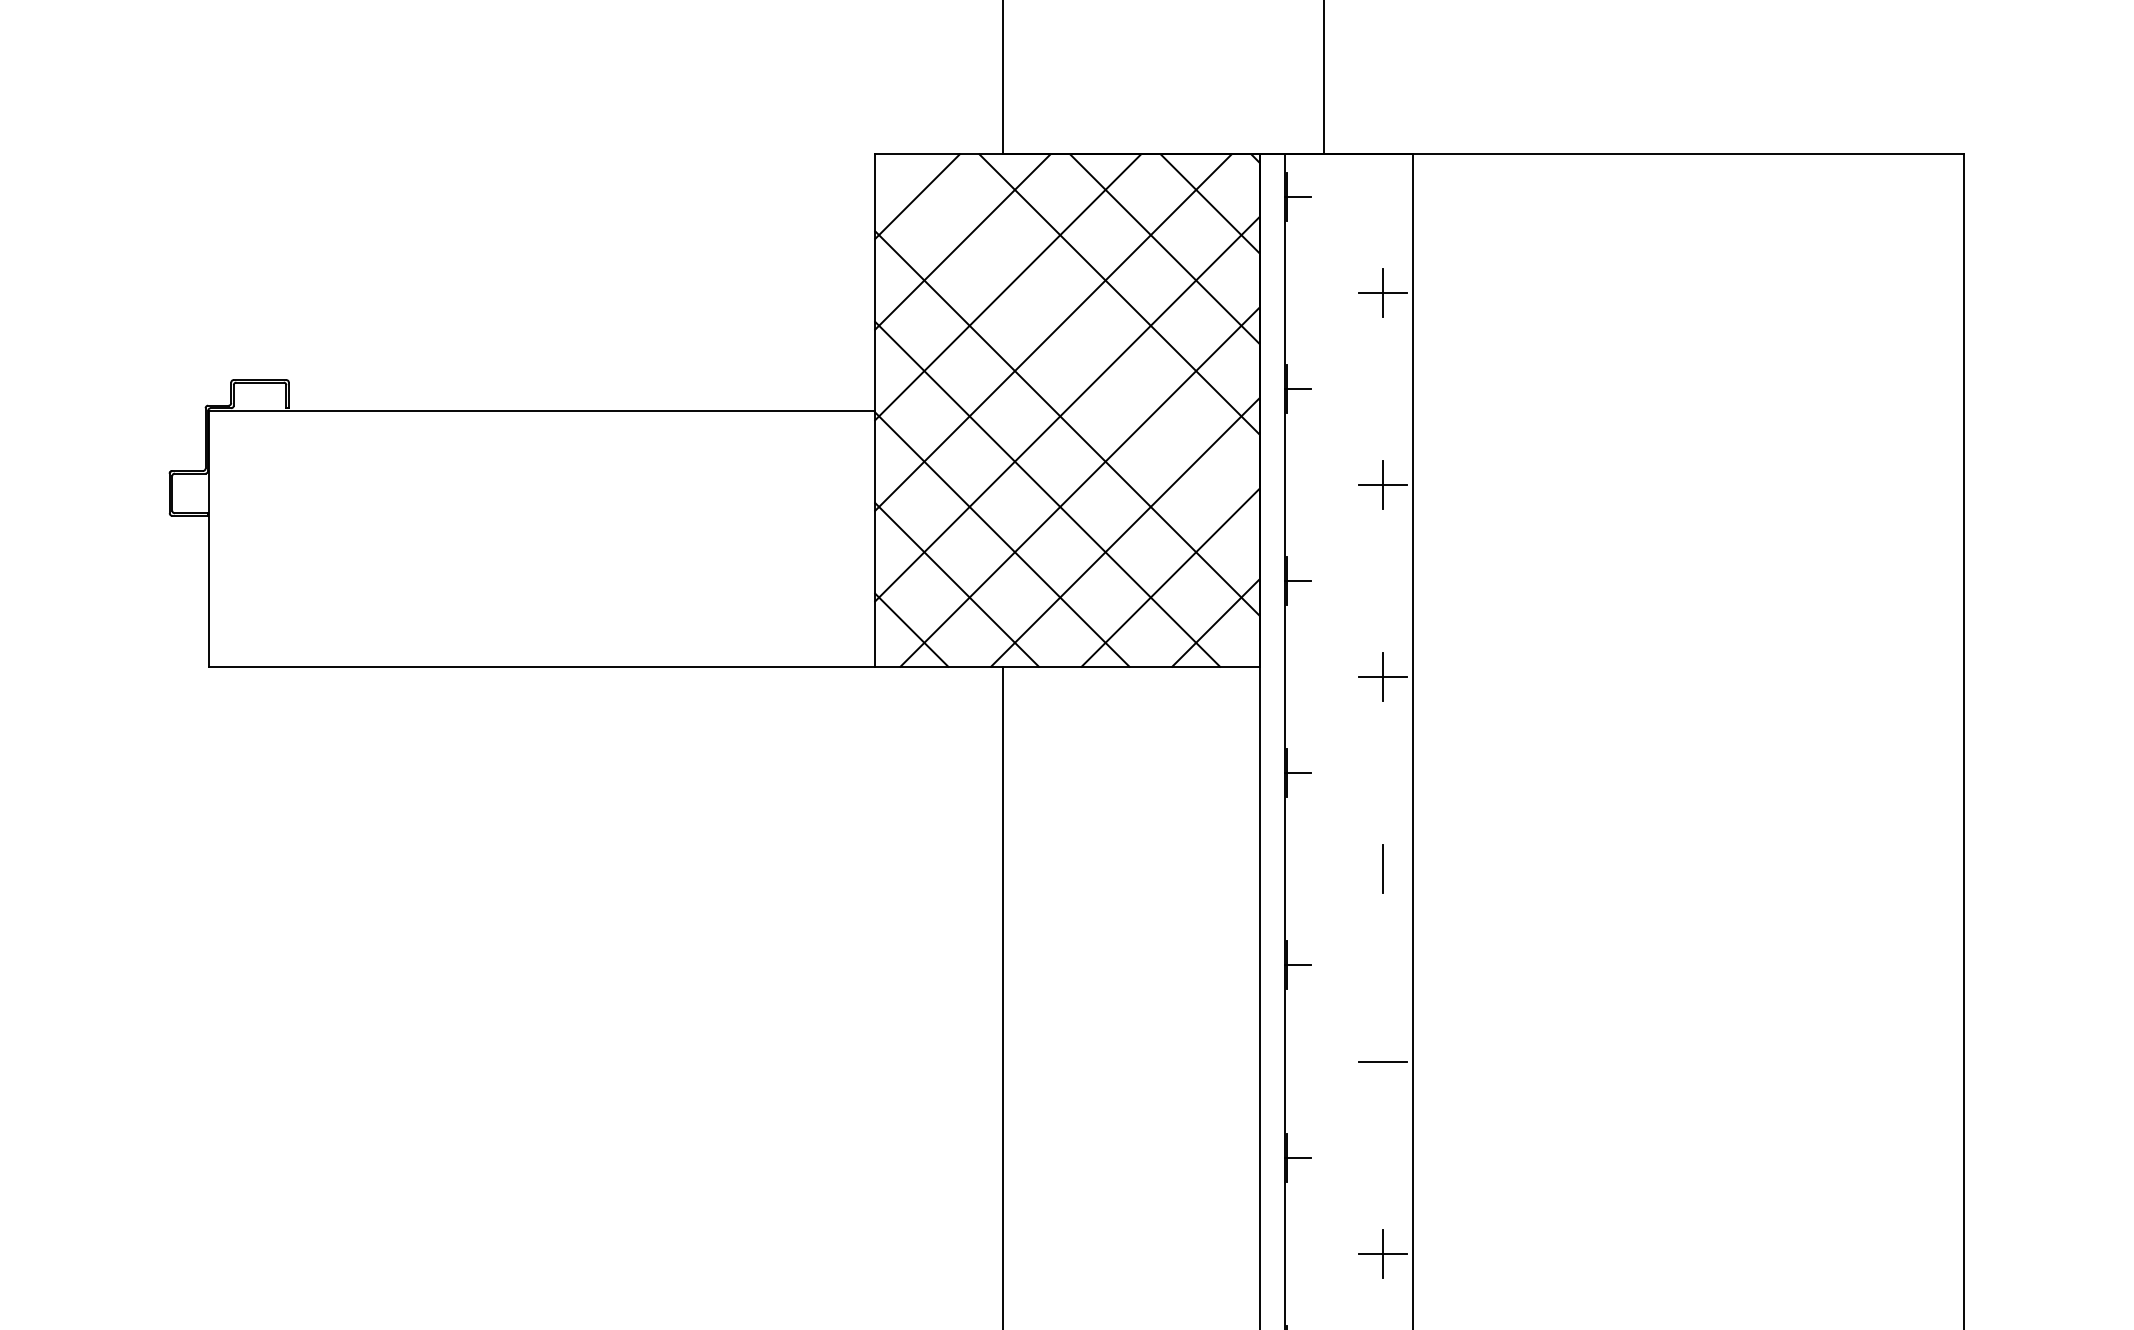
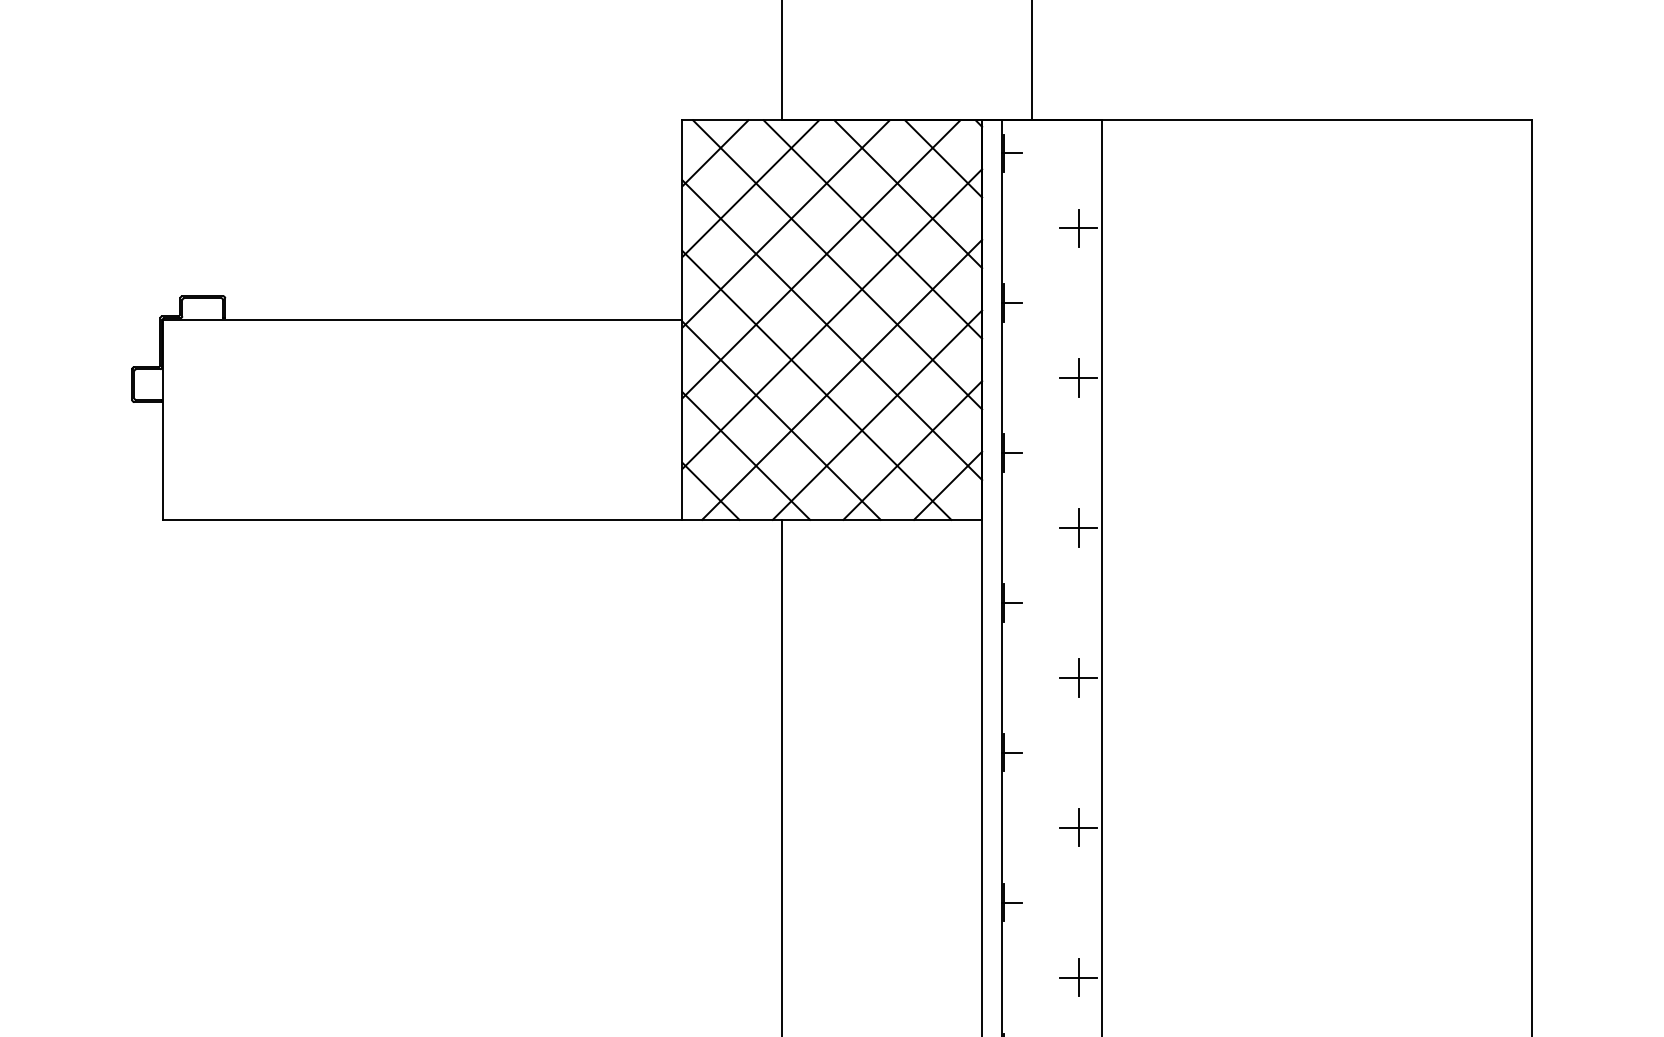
line: (1073, 339) -> (837, 264), added
line: (1383, 869) -> (1078, 677), added
line: (1383, 1061) -> (1078, 827), added

